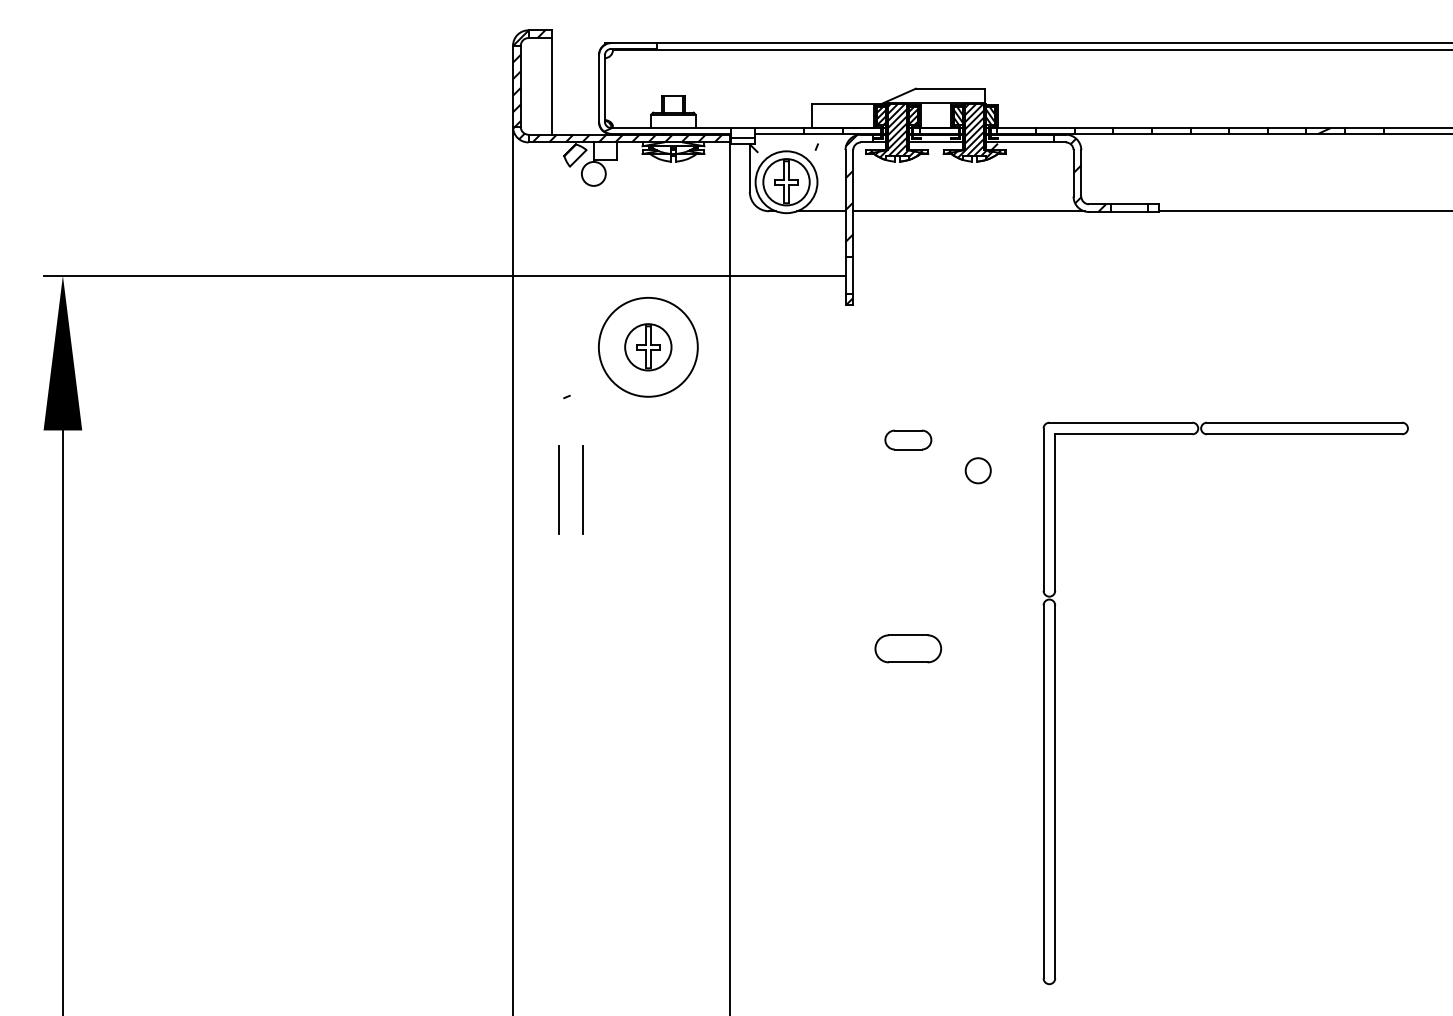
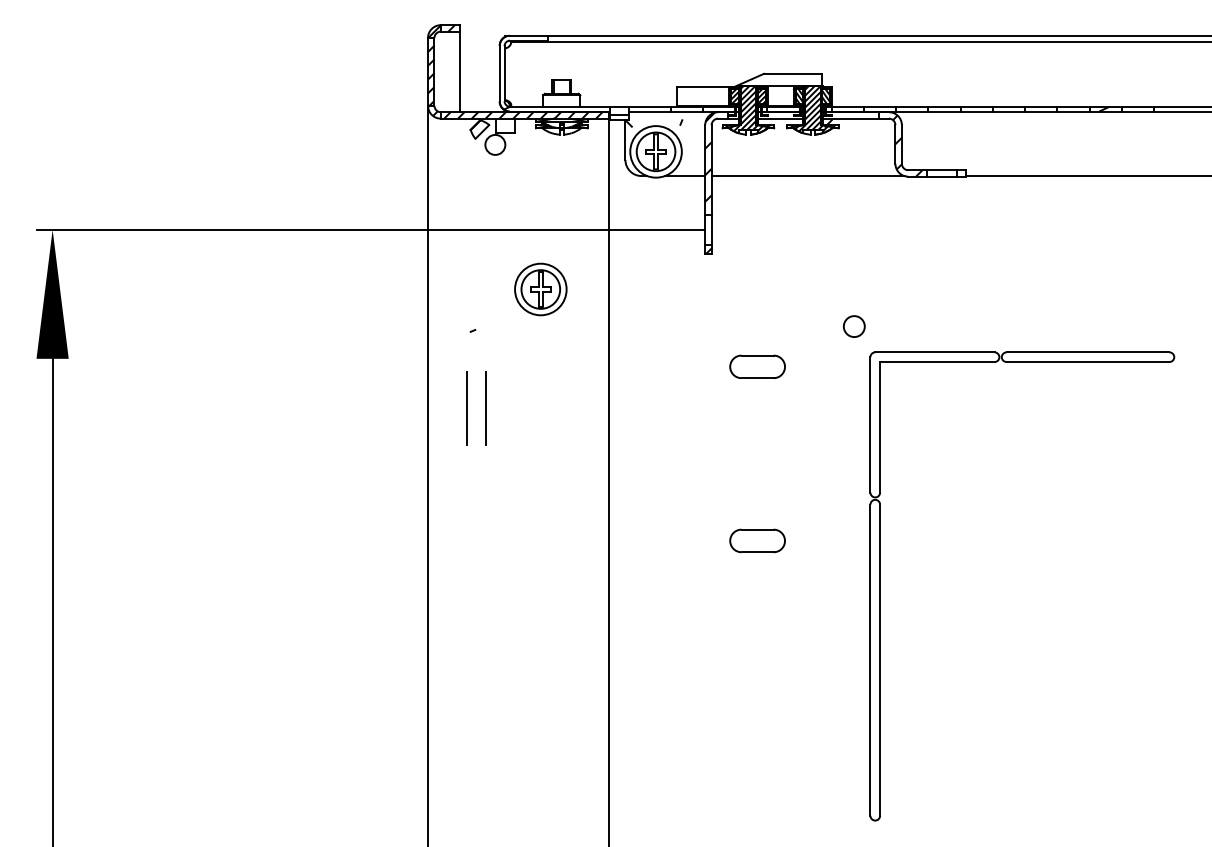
circle: (648, 347) -> (540, 289), size x0.62
part: (908, 439) -> (757, 366), size x1.43
circle: (977, 470) -> (853, 326), moved

